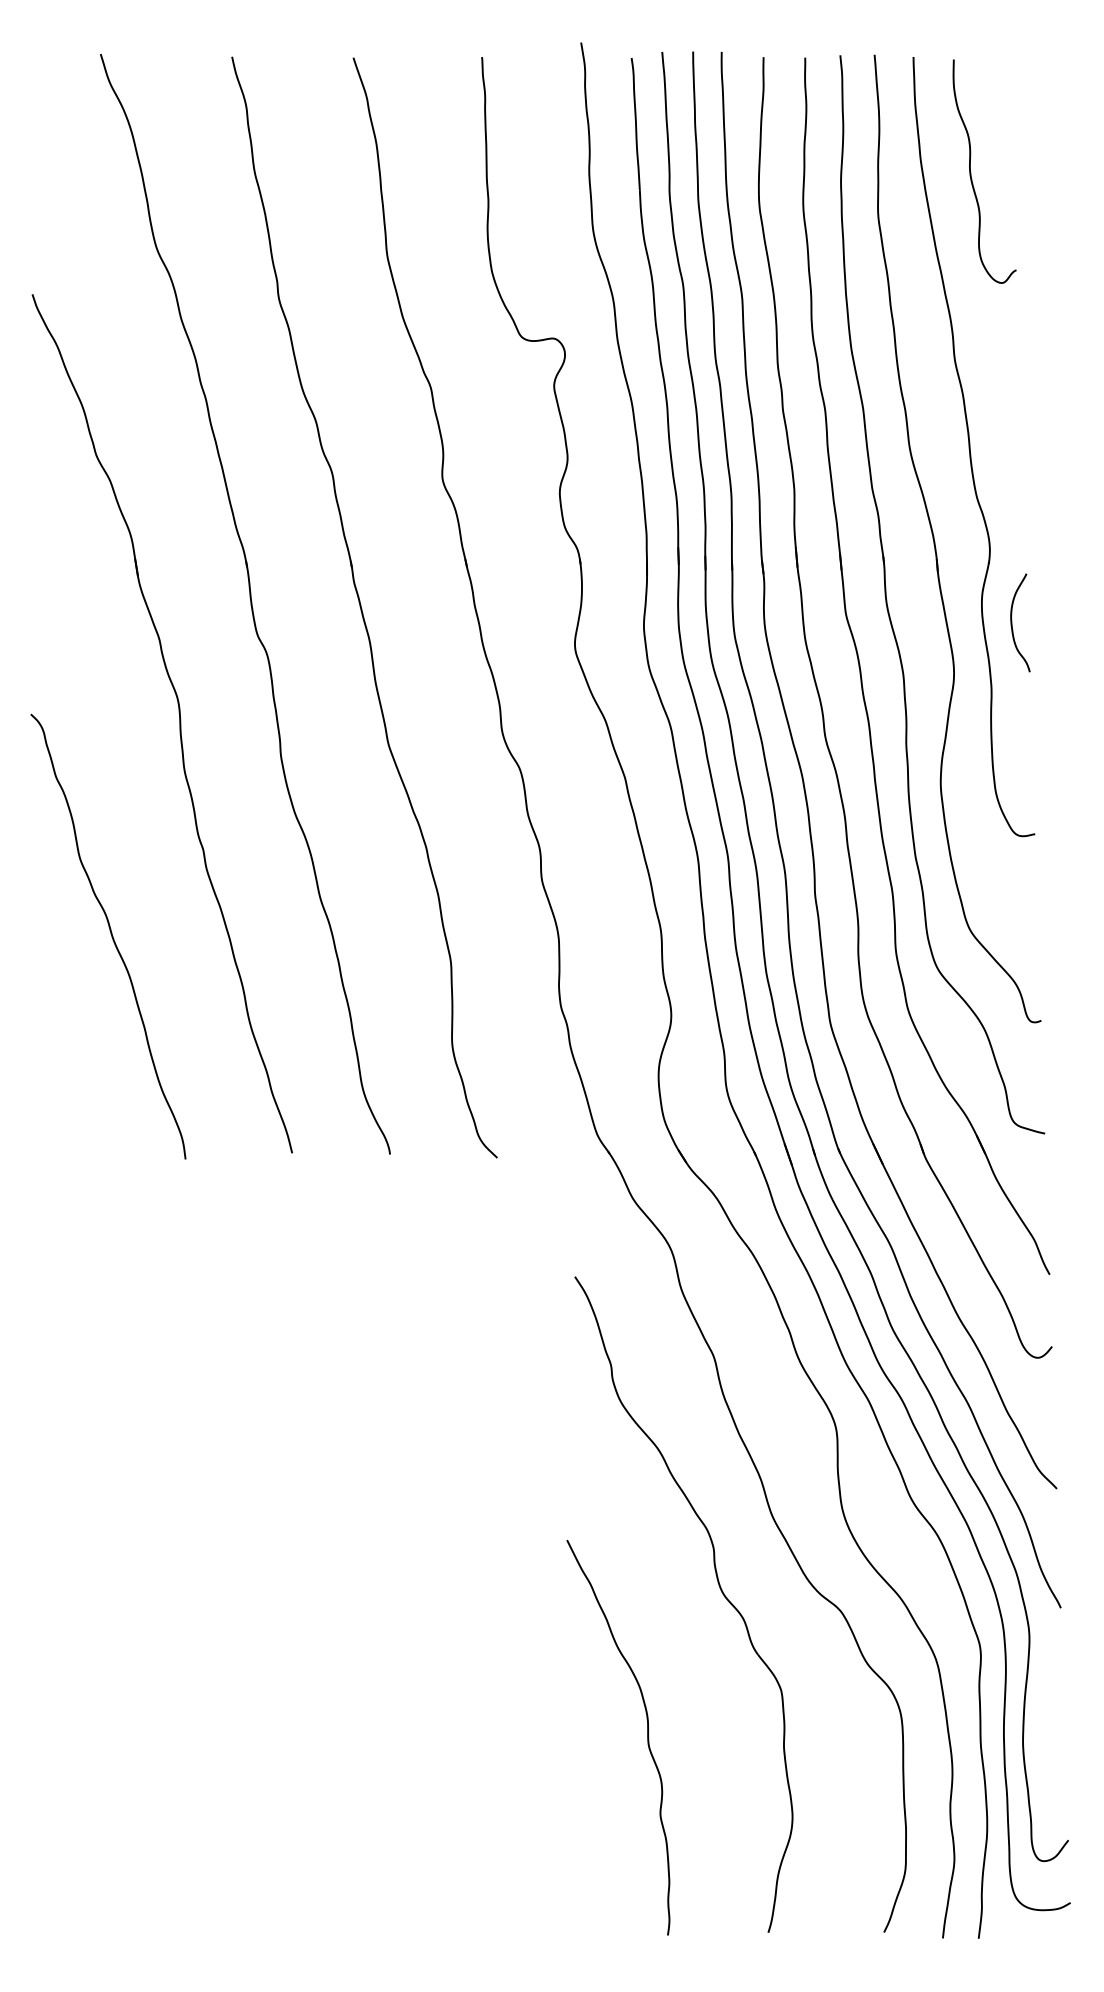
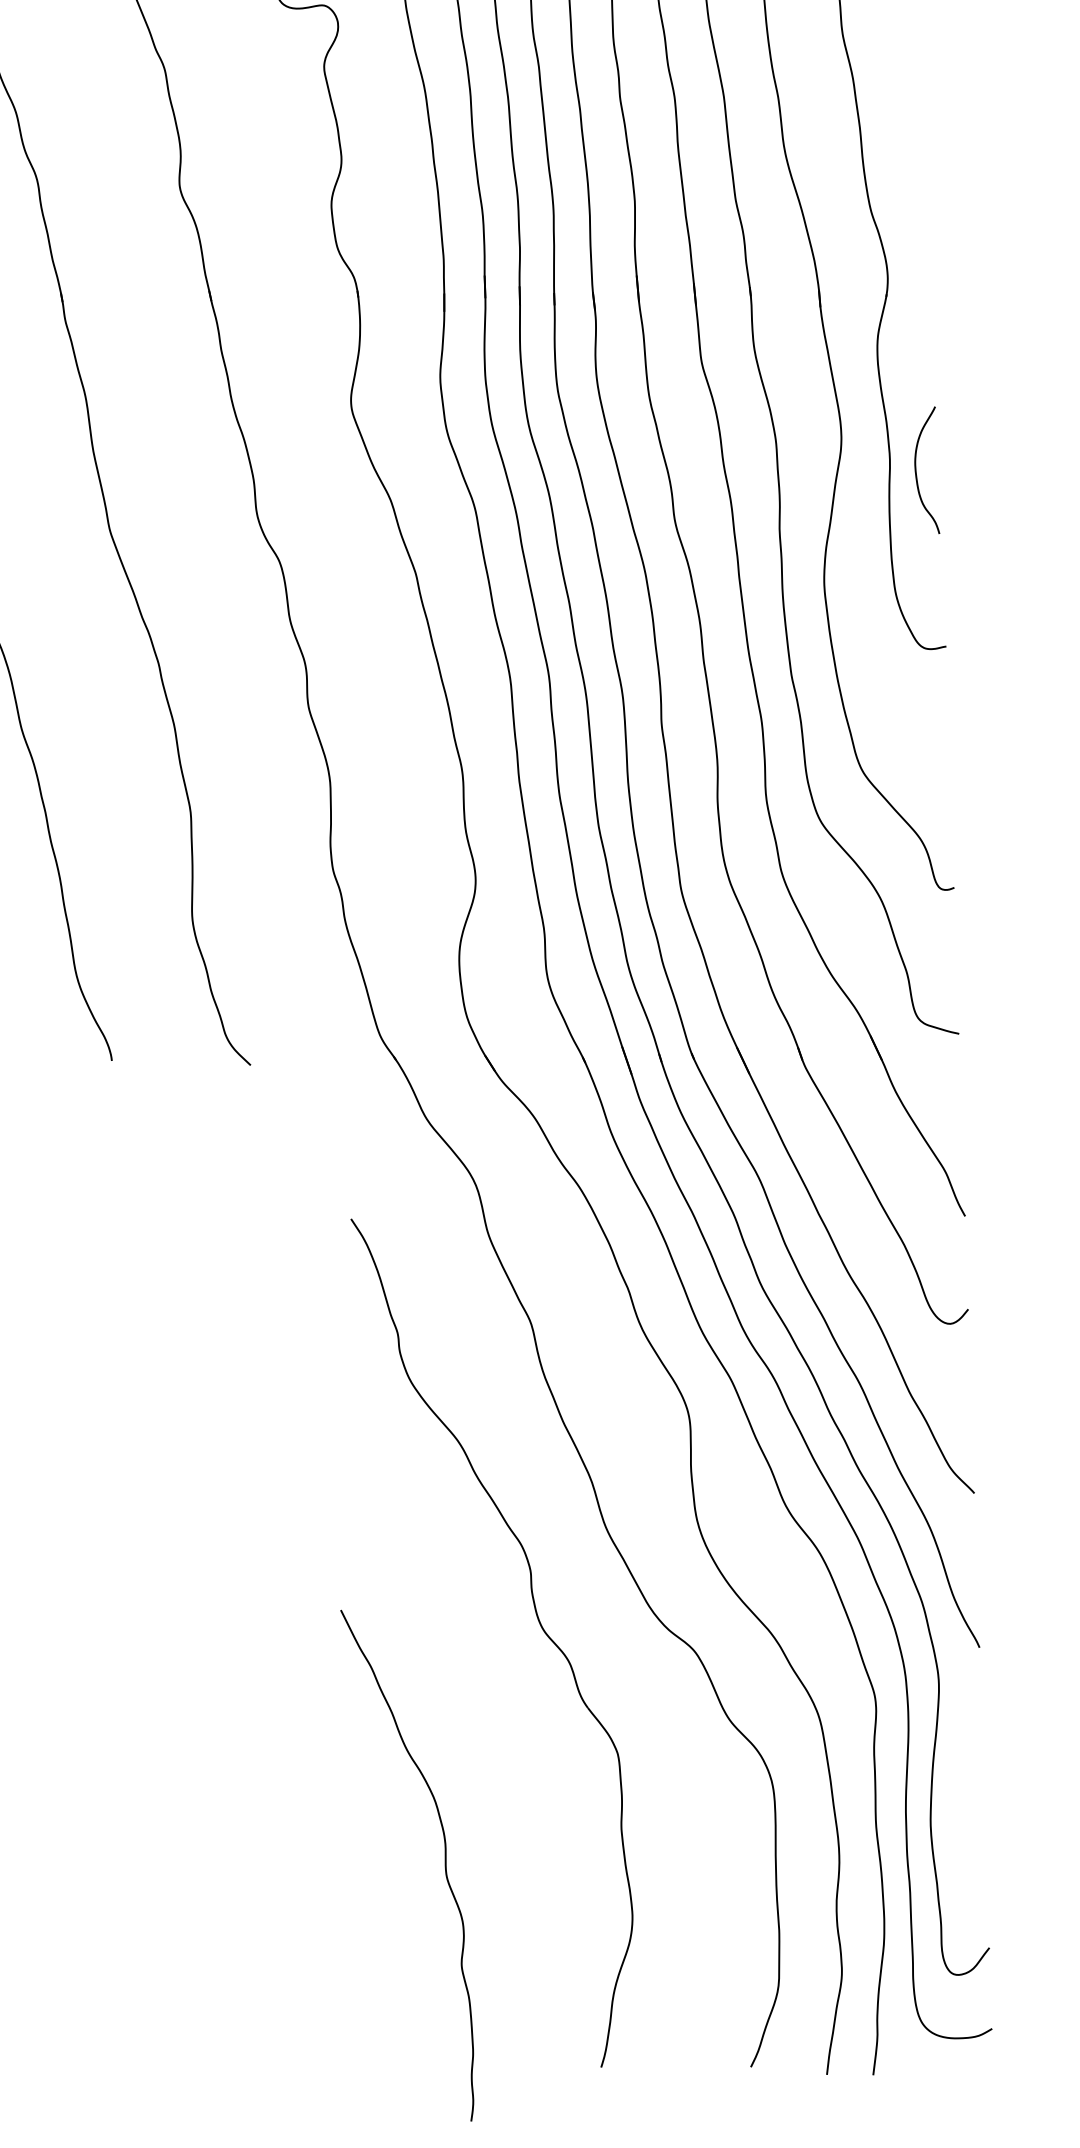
curve: (1012, 622) -> (917, 469), moved
curve: (647, 1737) -> (444, 1865), moved

